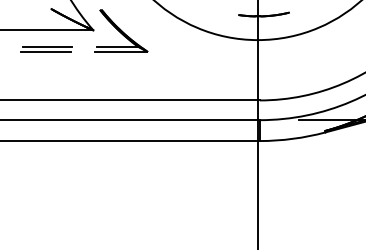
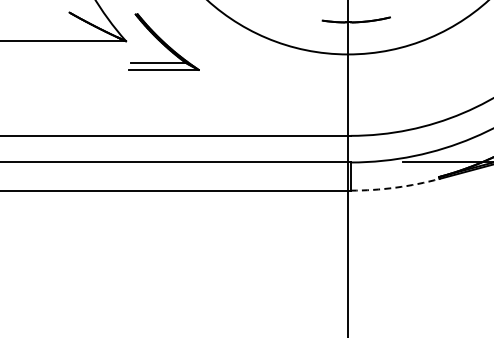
line: (47, 46) -> (63, 63), removed
line: (45, 51) -> (61, 69), removed
arc: (293, 138) -> (395, 187), solid -> dashed

